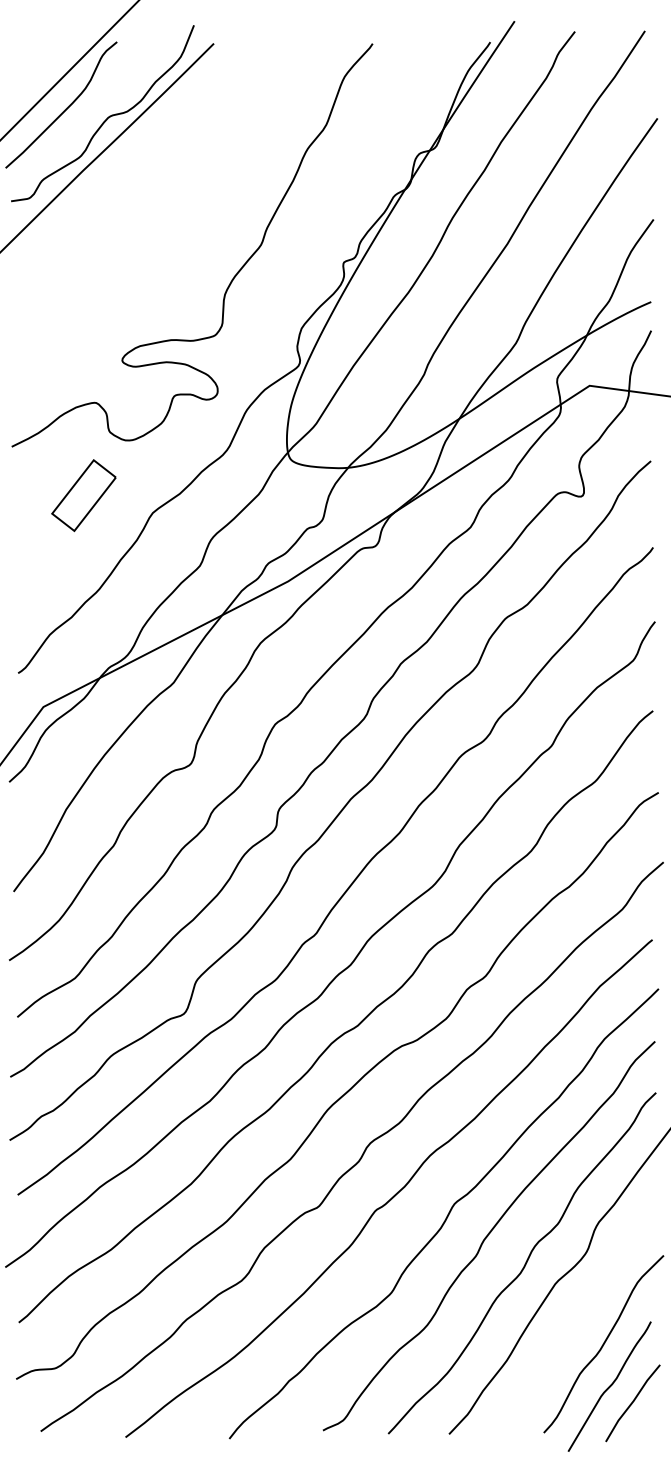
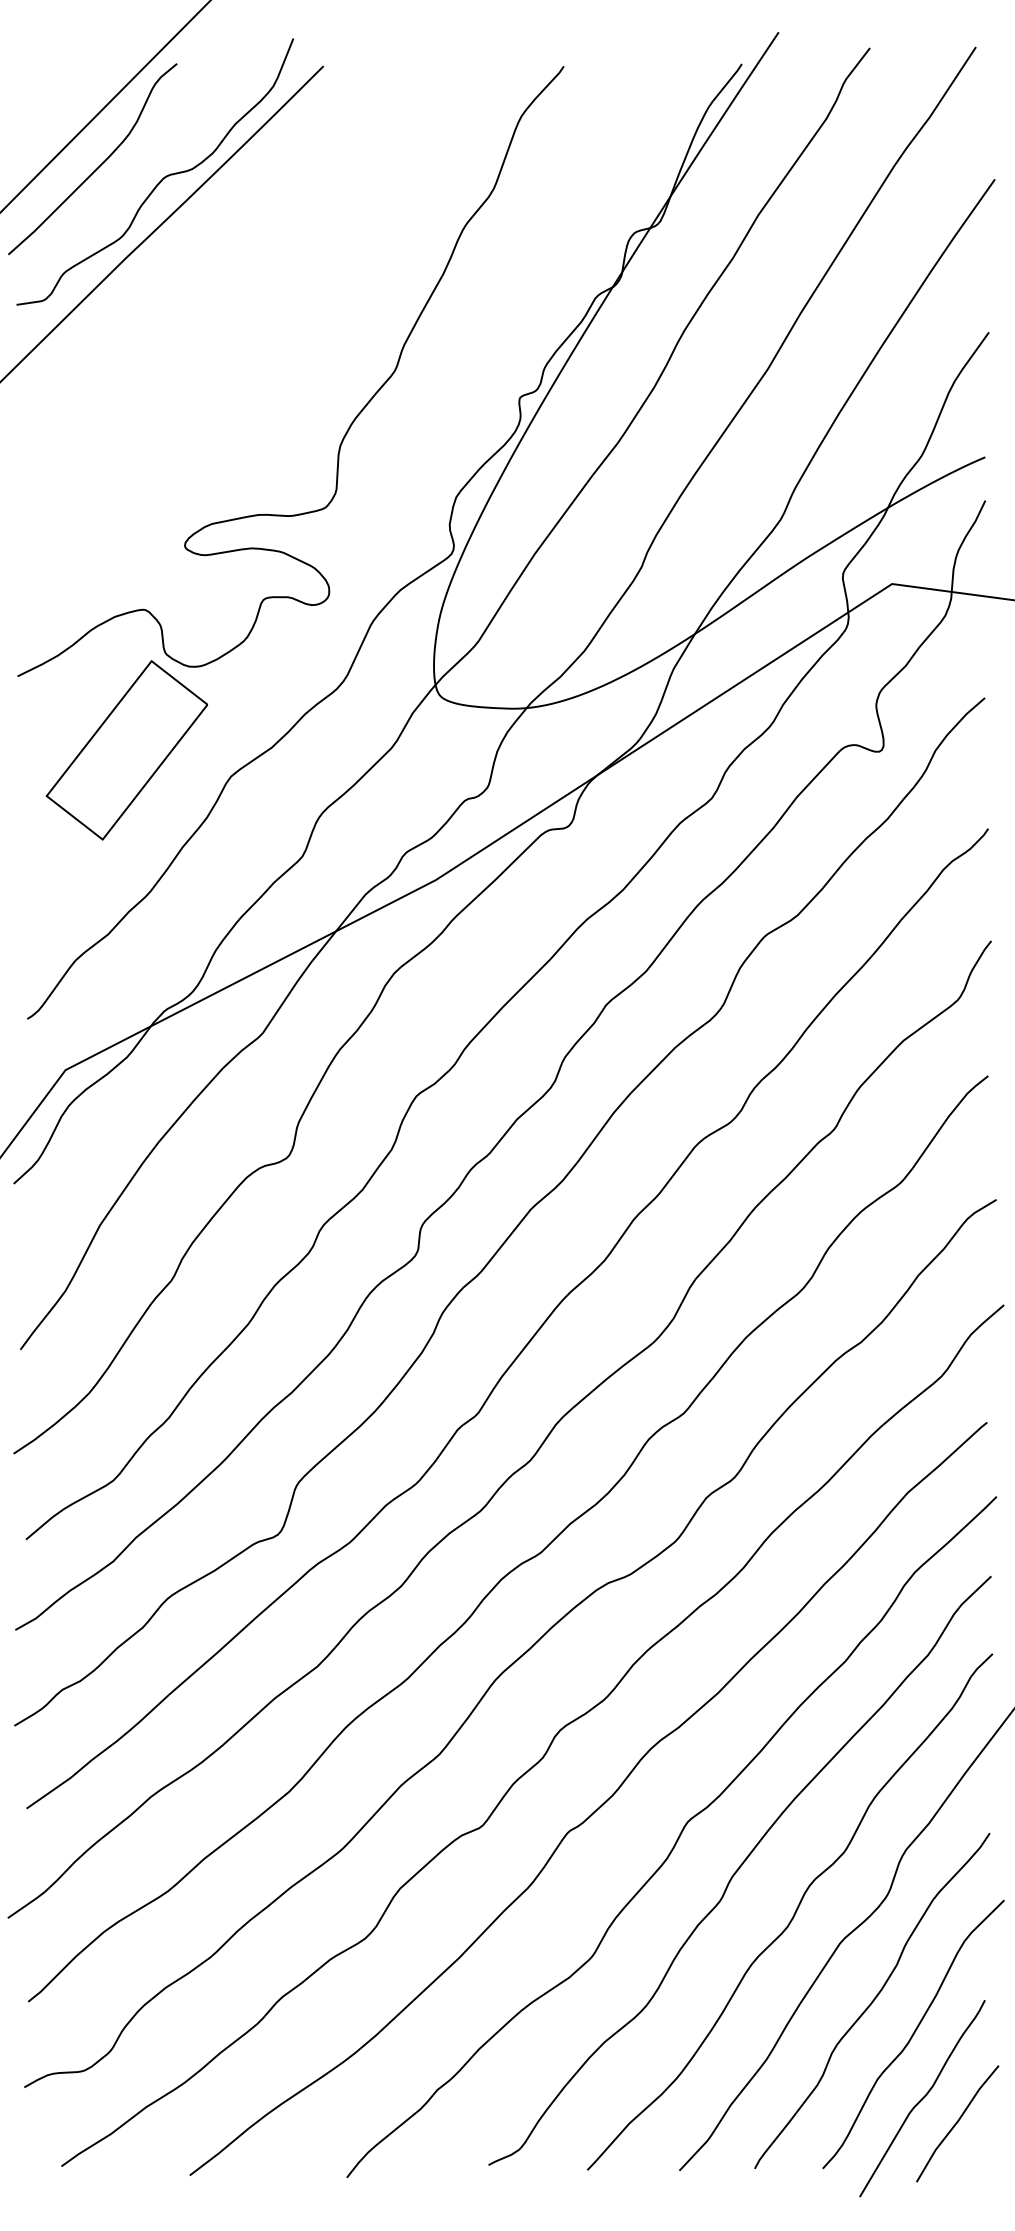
part: (83, 495) -> (126, 750), size x1.67
curve: (576, 1322) -> (872, 2001), added

